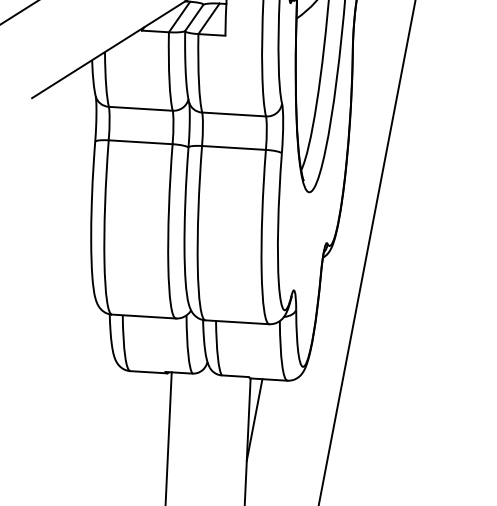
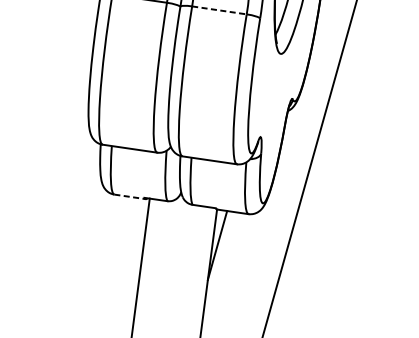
line: (234, 147) -> (219, 10), solid -> dashed
line: (149, 372) -> (130, 197), solid -> dashed

